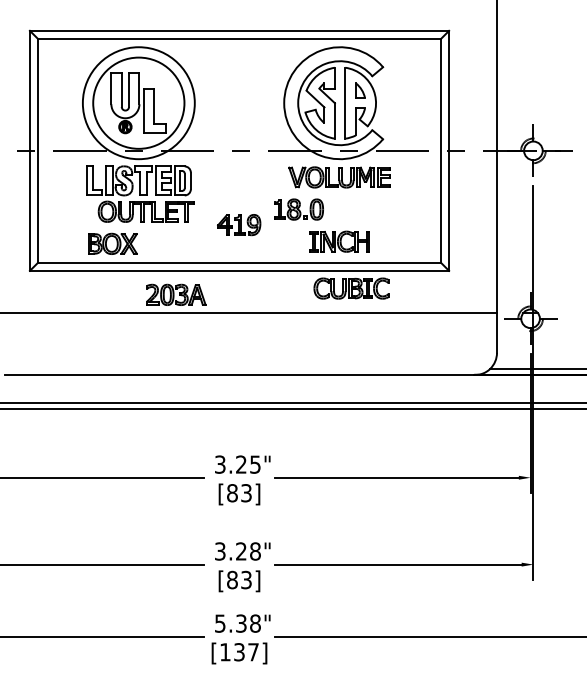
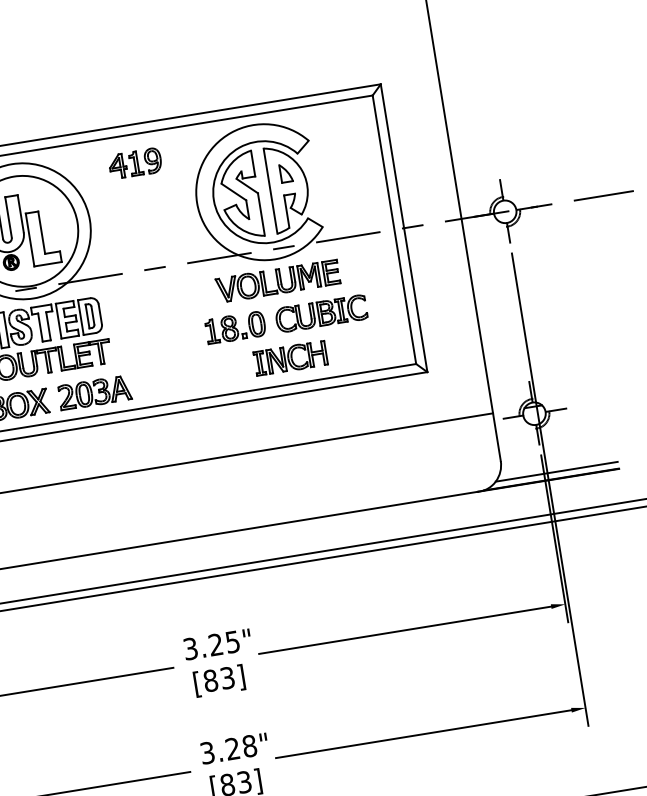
part: (239, 225) -> (135, 164), moved
part: (351, 288) -> (321, 313), moved
part: (176, 294) -> (95, 392), moved

